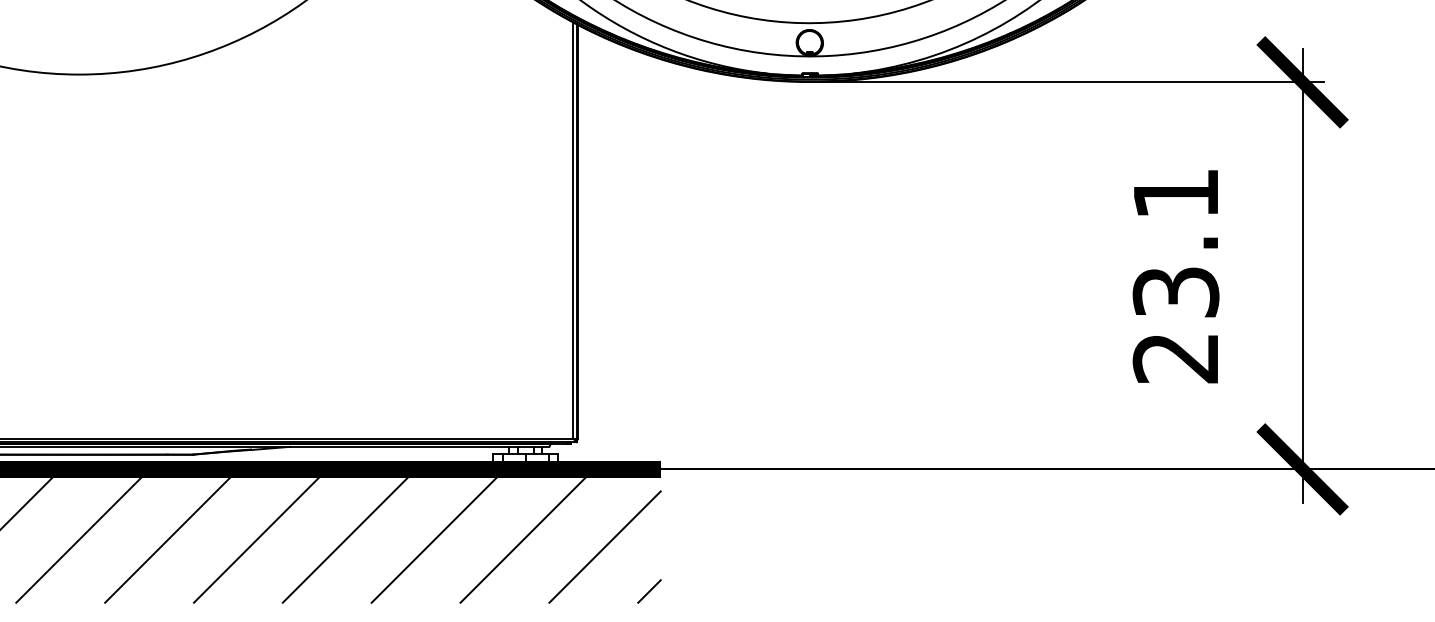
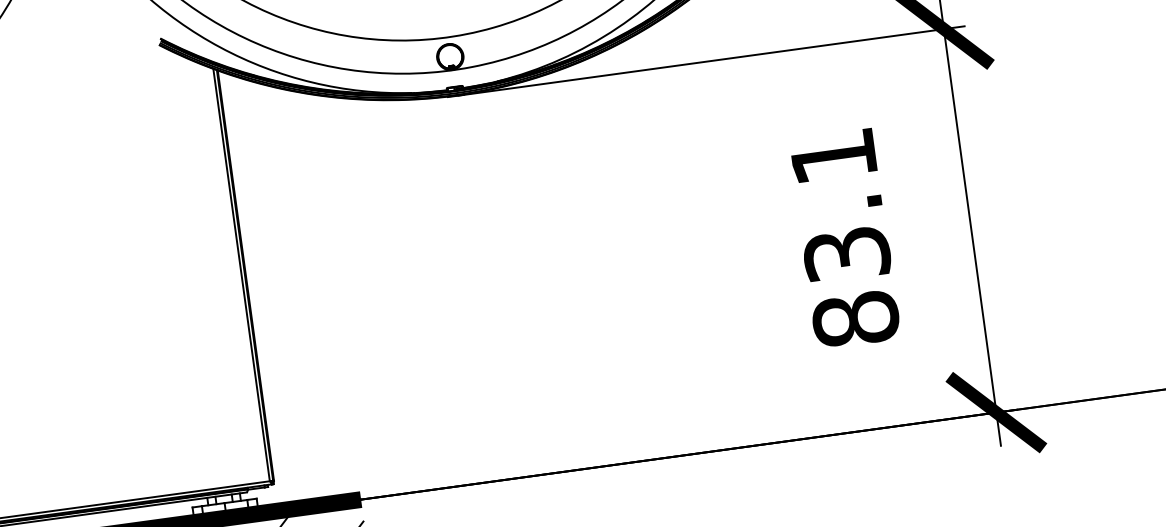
text: (1175, 357) -> (855, 318), 23.1 -> 83.1

